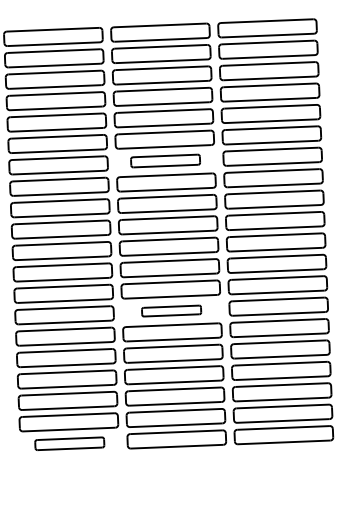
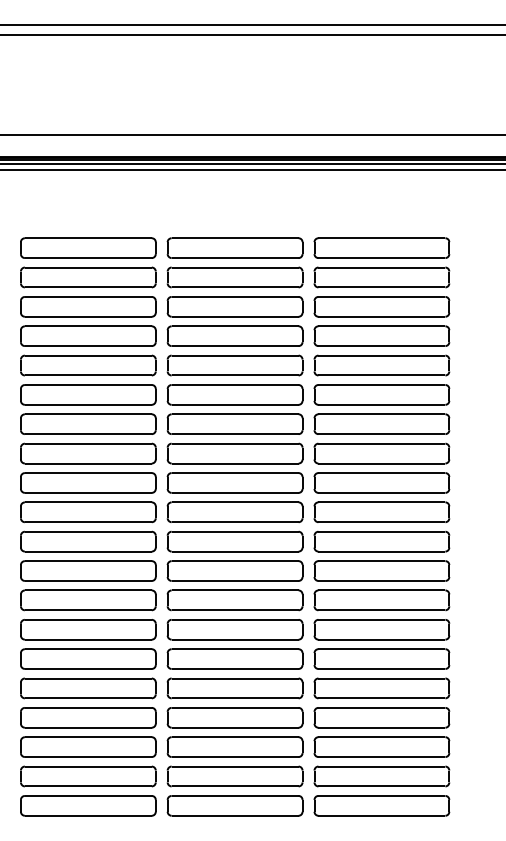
part: (165, 160) -> (234, 423), size x1.43
part: (171, 310) -> (234, 629), size x1.67
part: (69, 443) -> (88, 805), size x1.43

